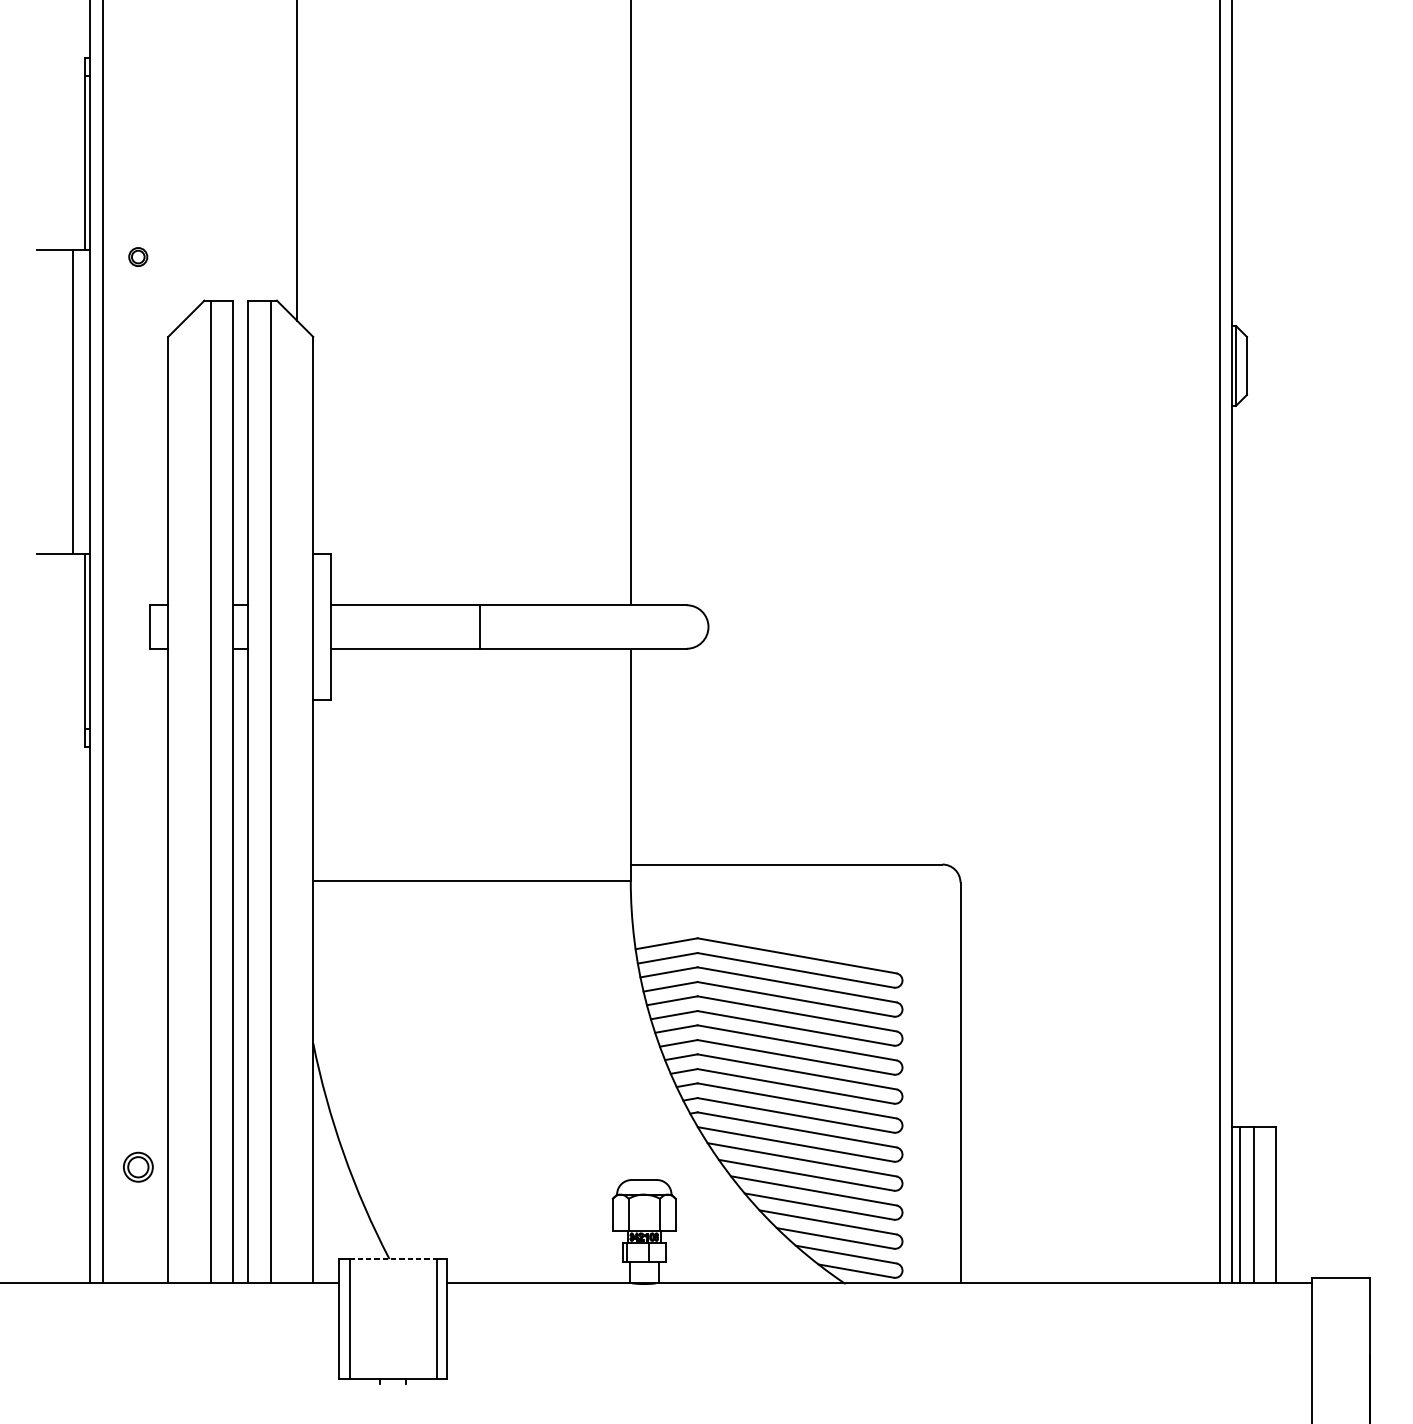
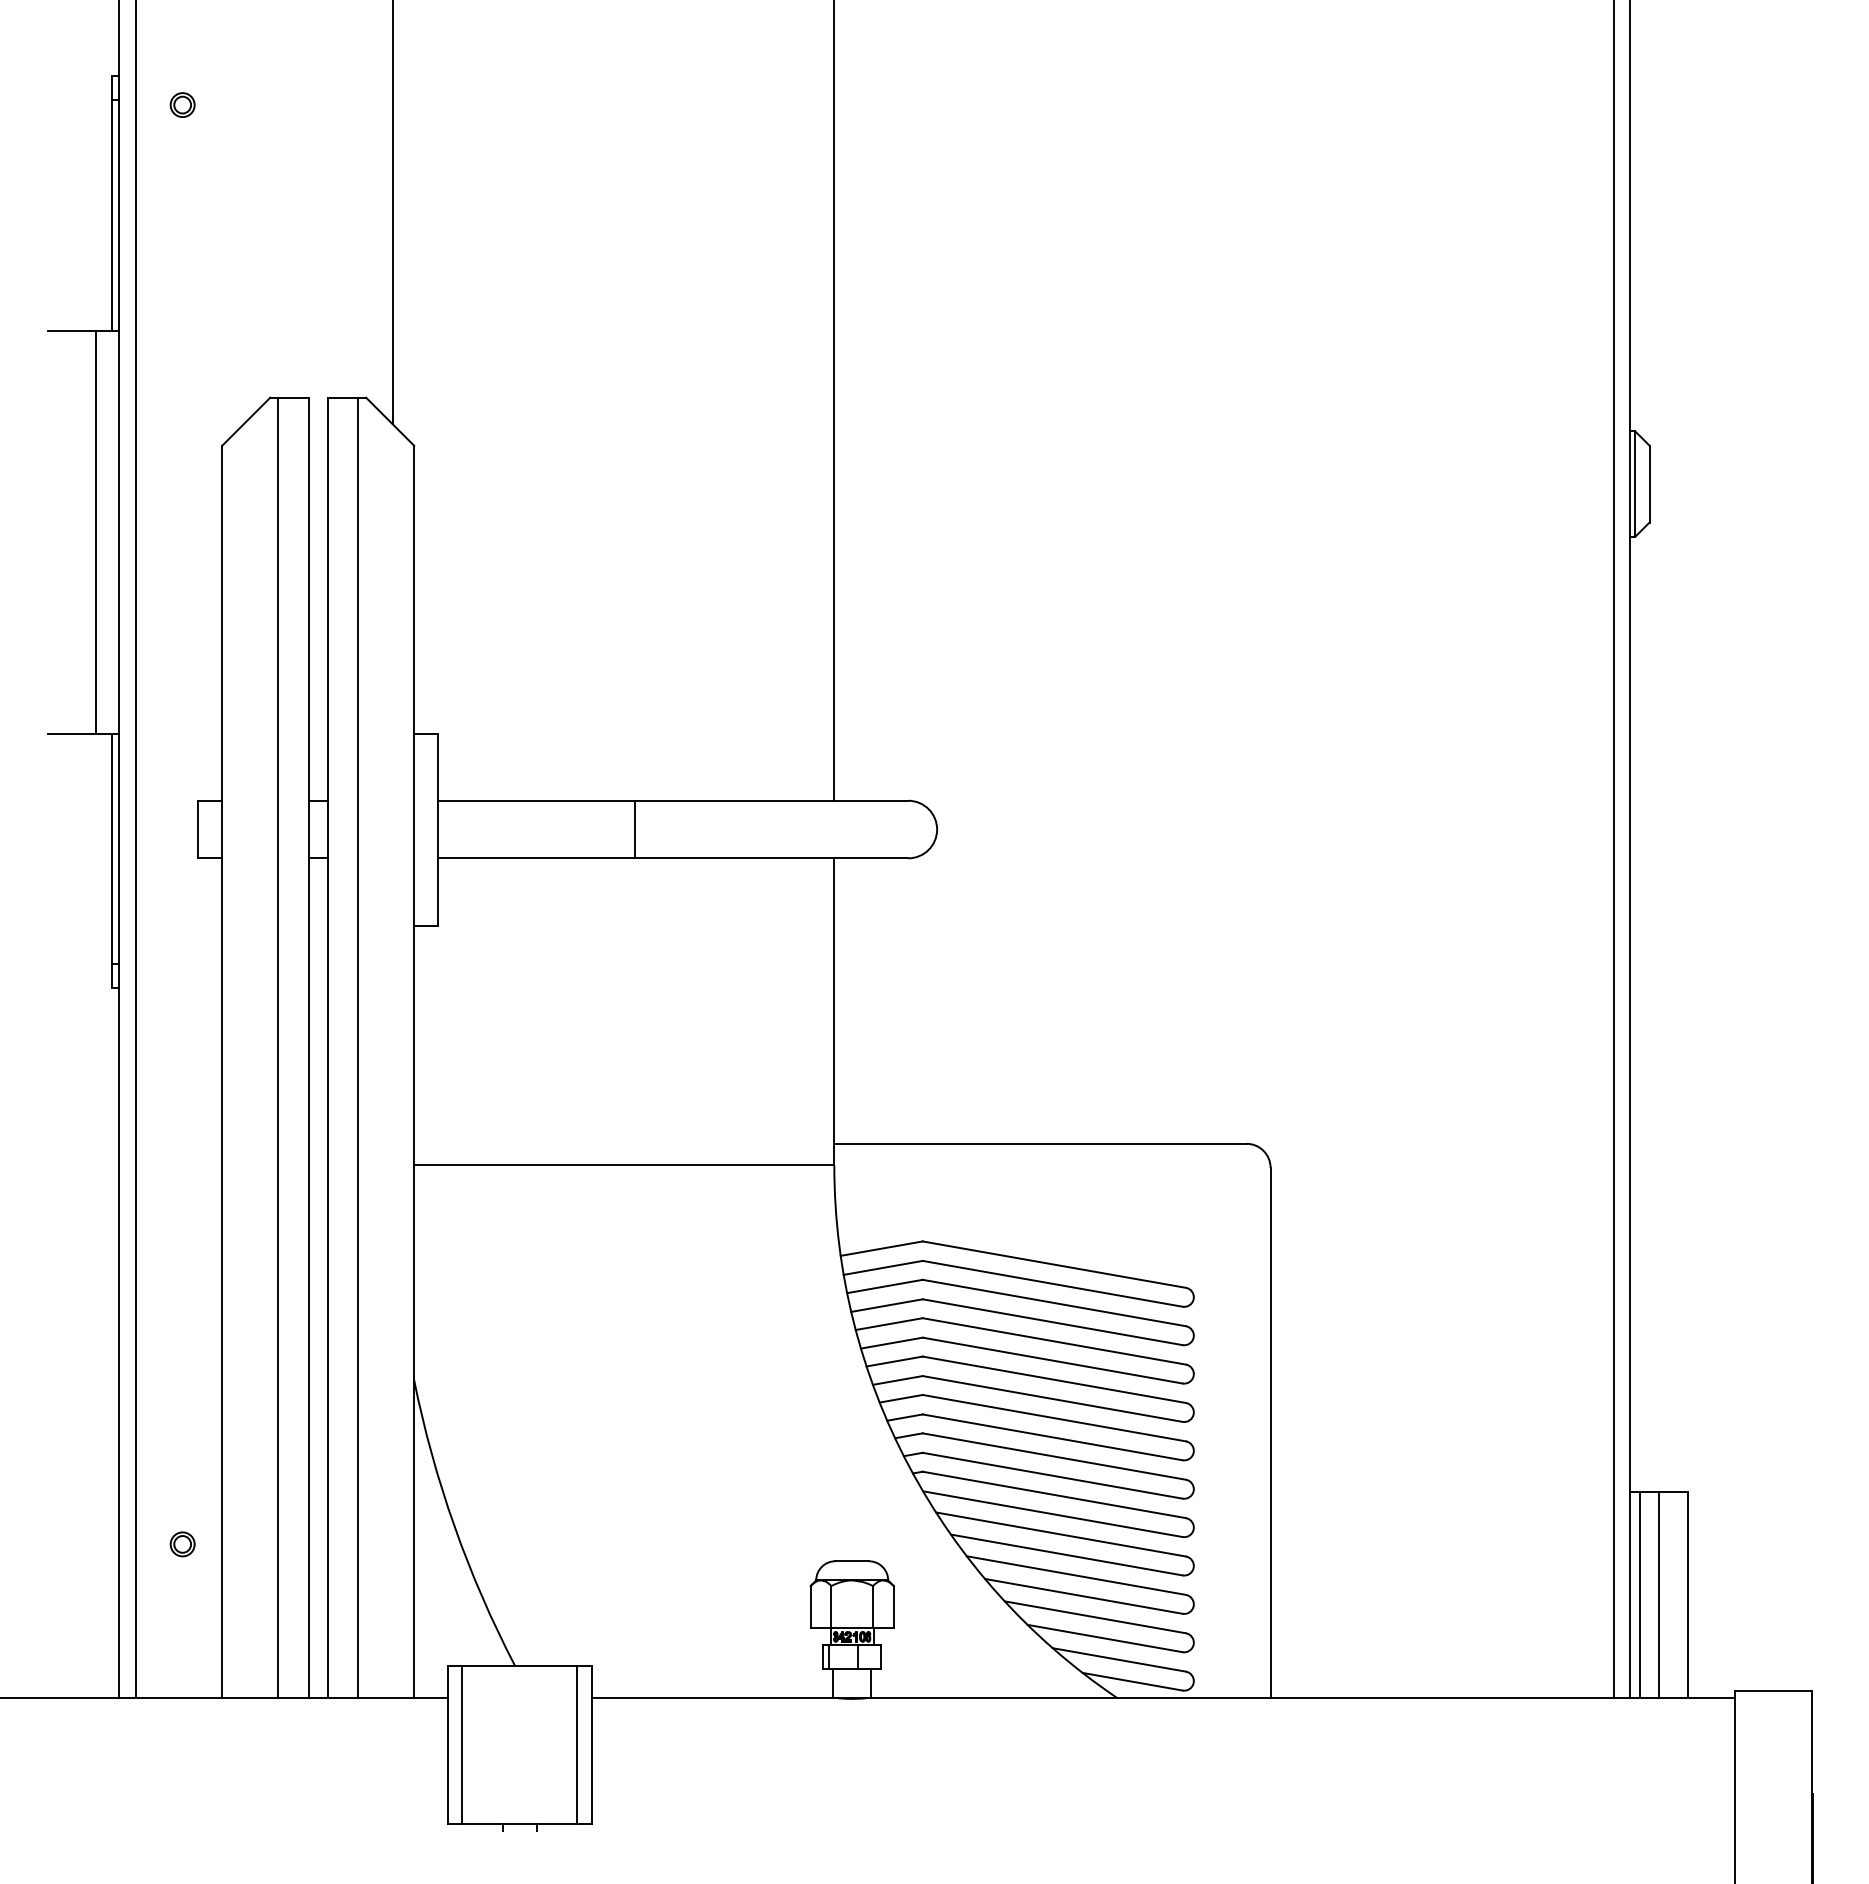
part: (138, 256) -> (182, 104), moved
part: (138, 1167) -> (182, 1544), size x0.62
line: (392, 1258) -> (519, 1665), dashed -> solid

